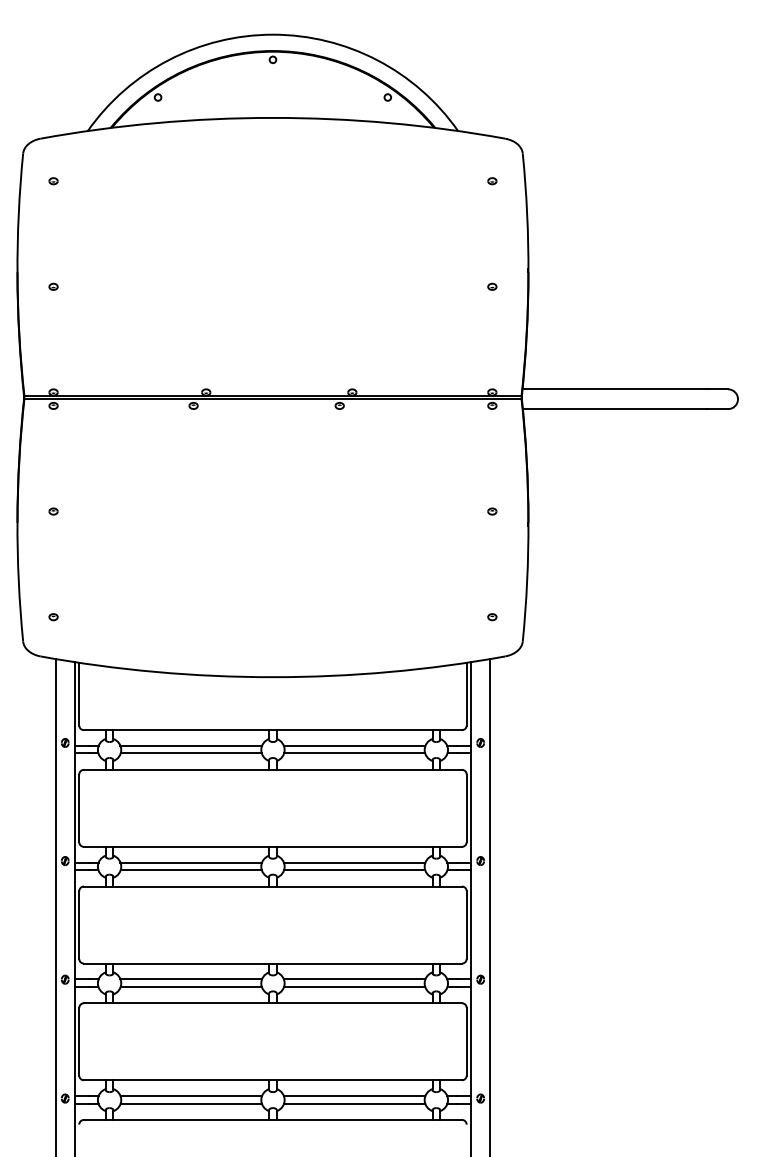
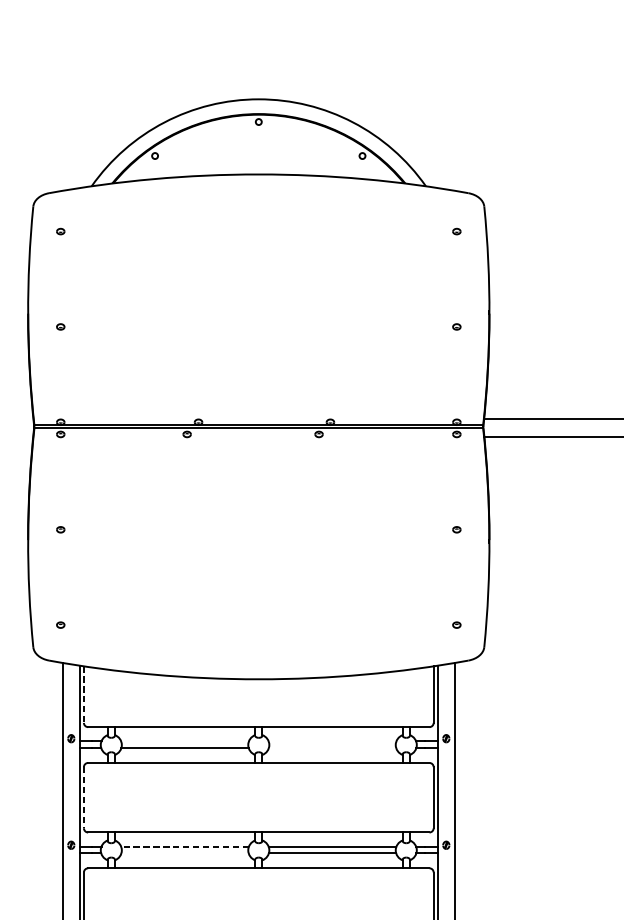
line: (79, 694) -> (84, 694), solid -> dashed
line: (191, 745) -> (185, 740), removed
line: (354, 745) -> (332, 740), removed
line: (354, 753) -> (332, 748), removed
line: (79, 808) -> (84, 797), solid -> dashed
line: (191, 862) -> (185, 846), solid -> dashed
line: (190, 869) -> (184, 852), removed

